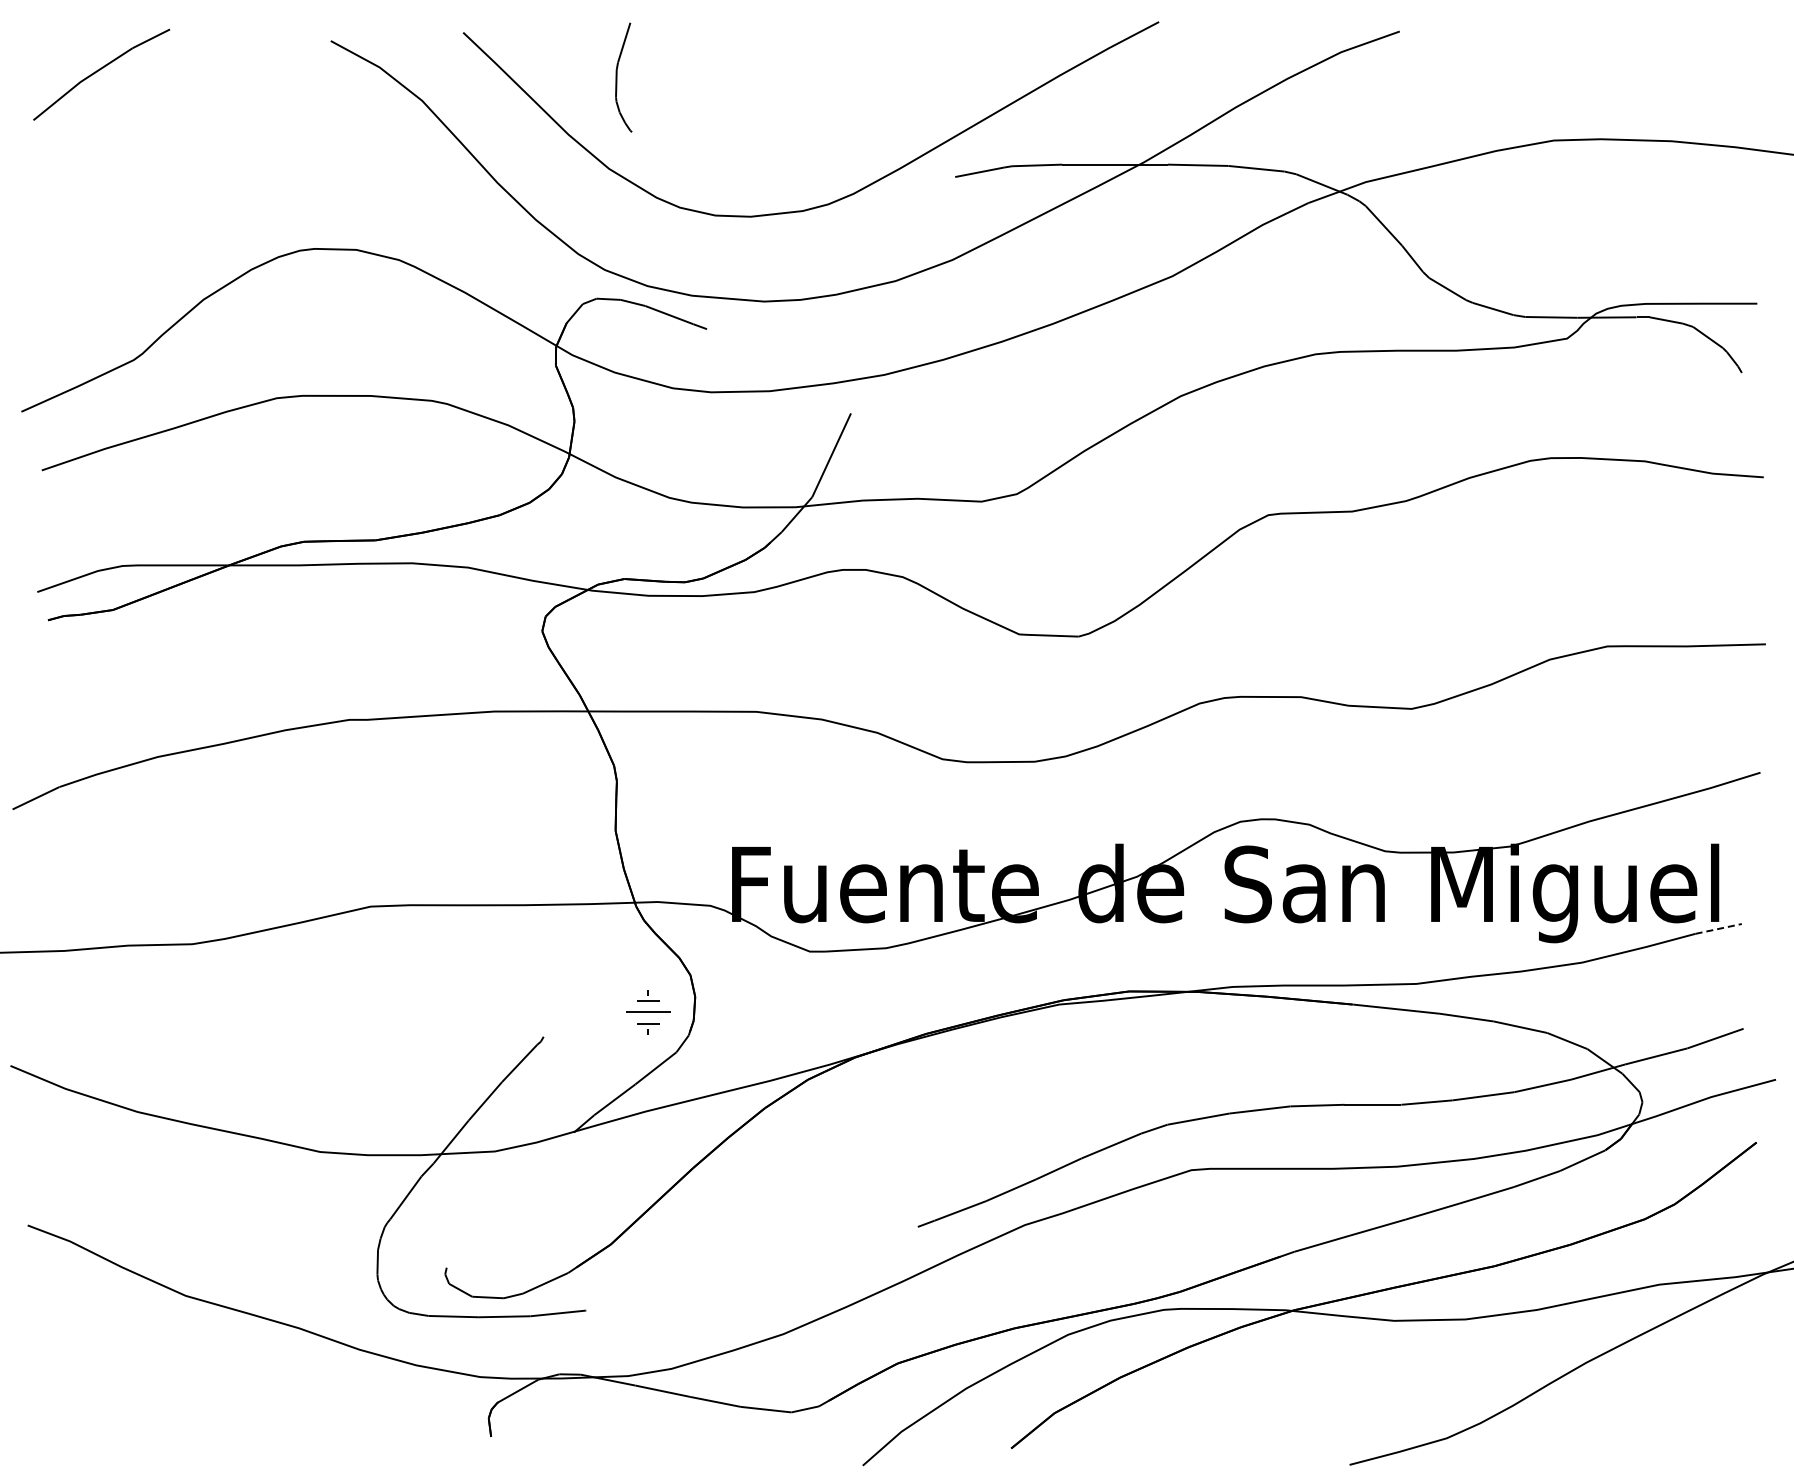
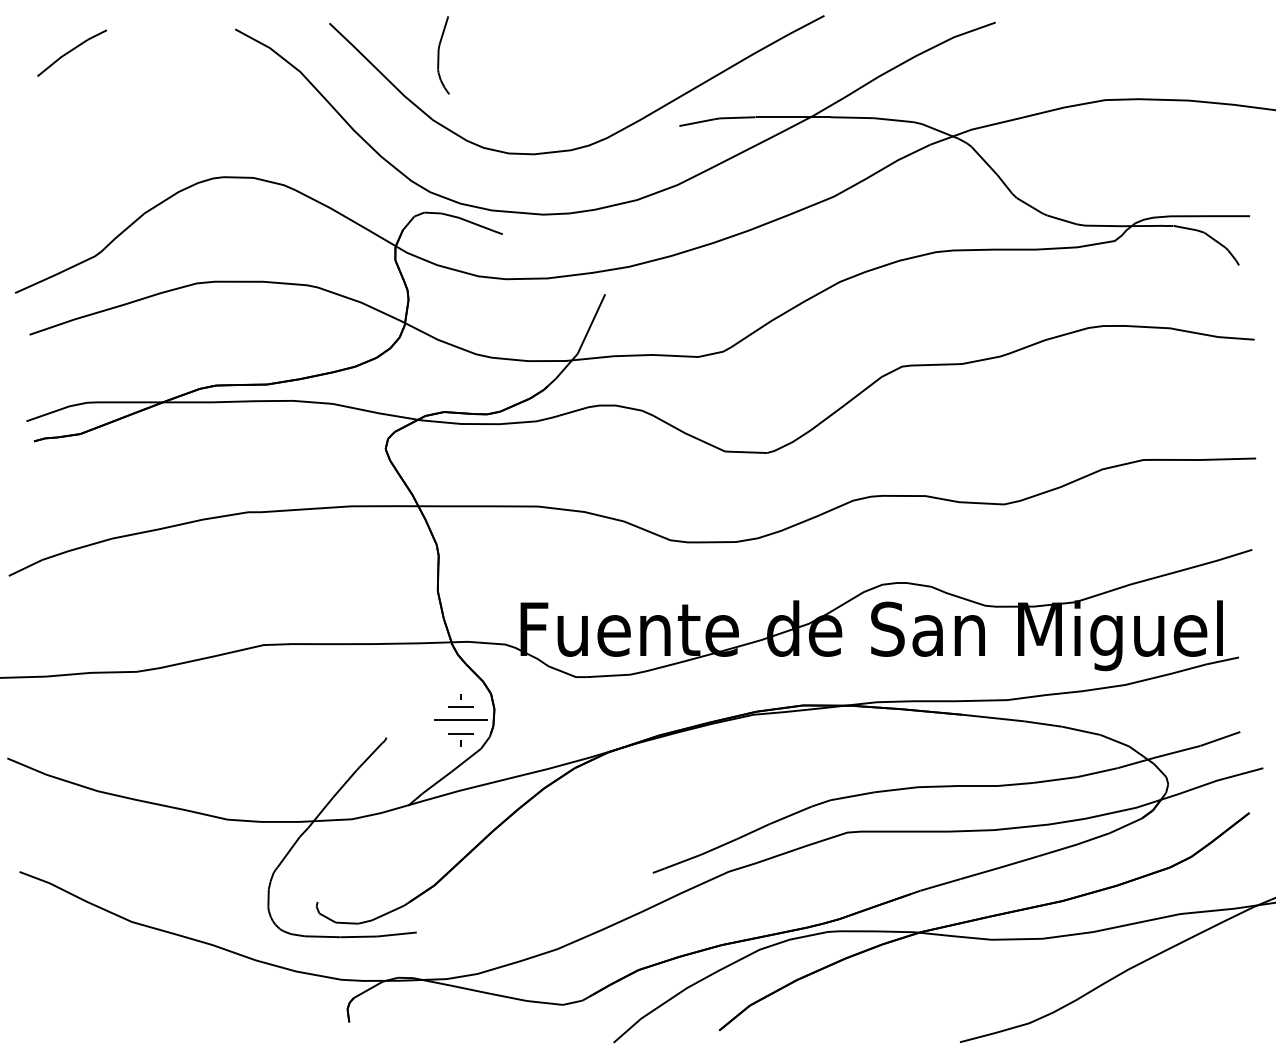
part: (101, 74) -> (72, 53), size x0.71
line: (1718, 928) -> (1222, 660), dashed -> solid
part: (648, 1012) -> (461, 720), size x1.67

